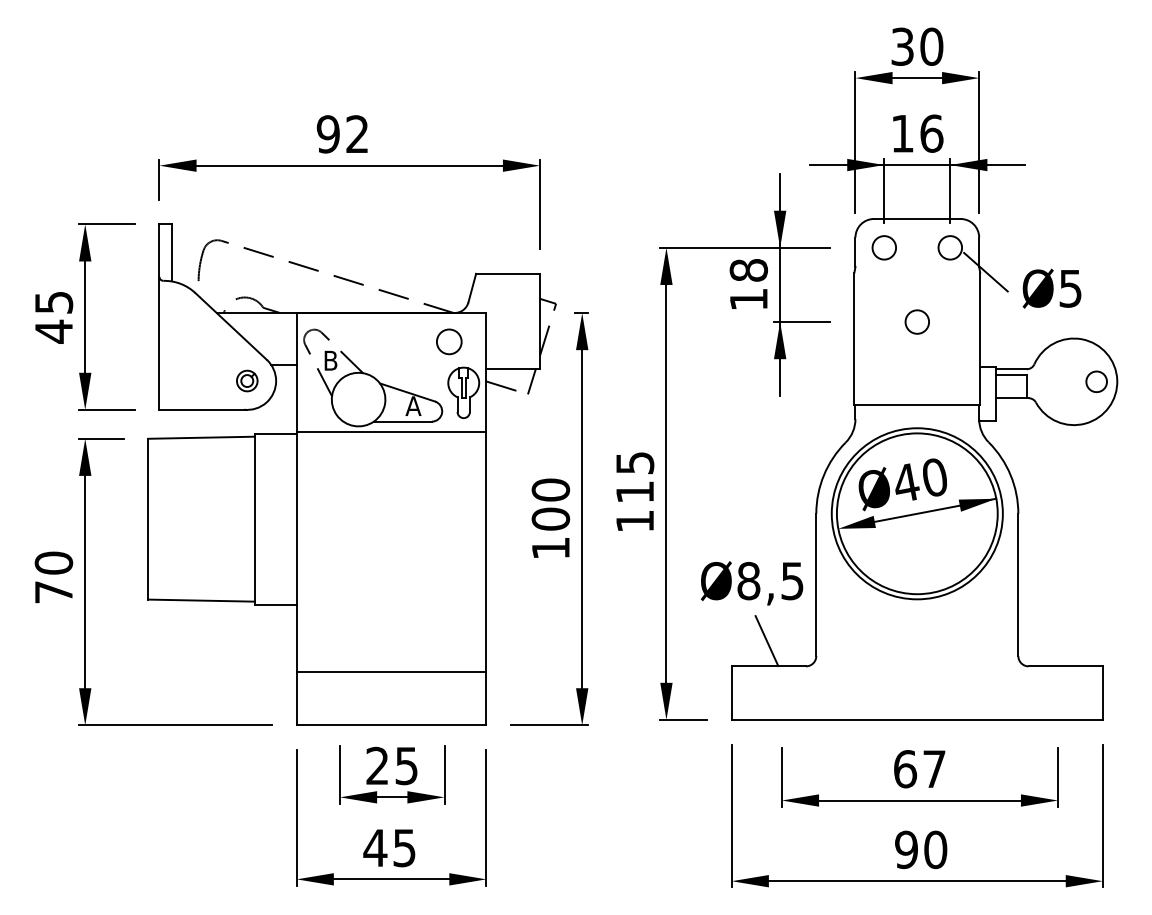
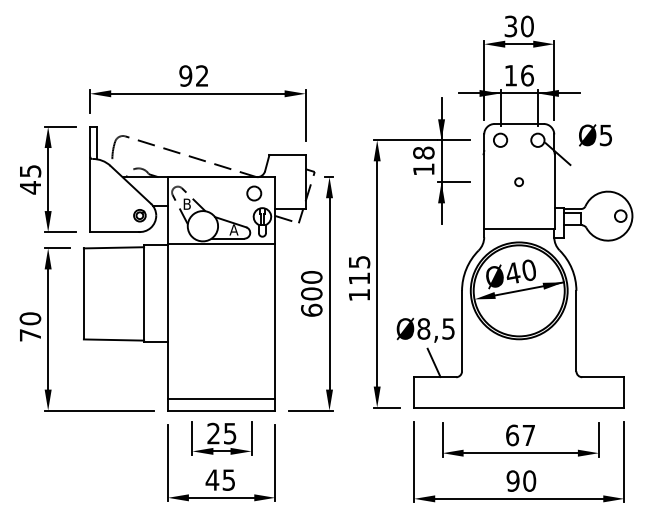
text: (1052, 288) -> (595, 135), moved
circle: (916, 320) -> (518, 181), size x0.6
text: (550, 546) -> (311, 309), 100 -> 600
line: (391, 672) -> (221, 399), moved

